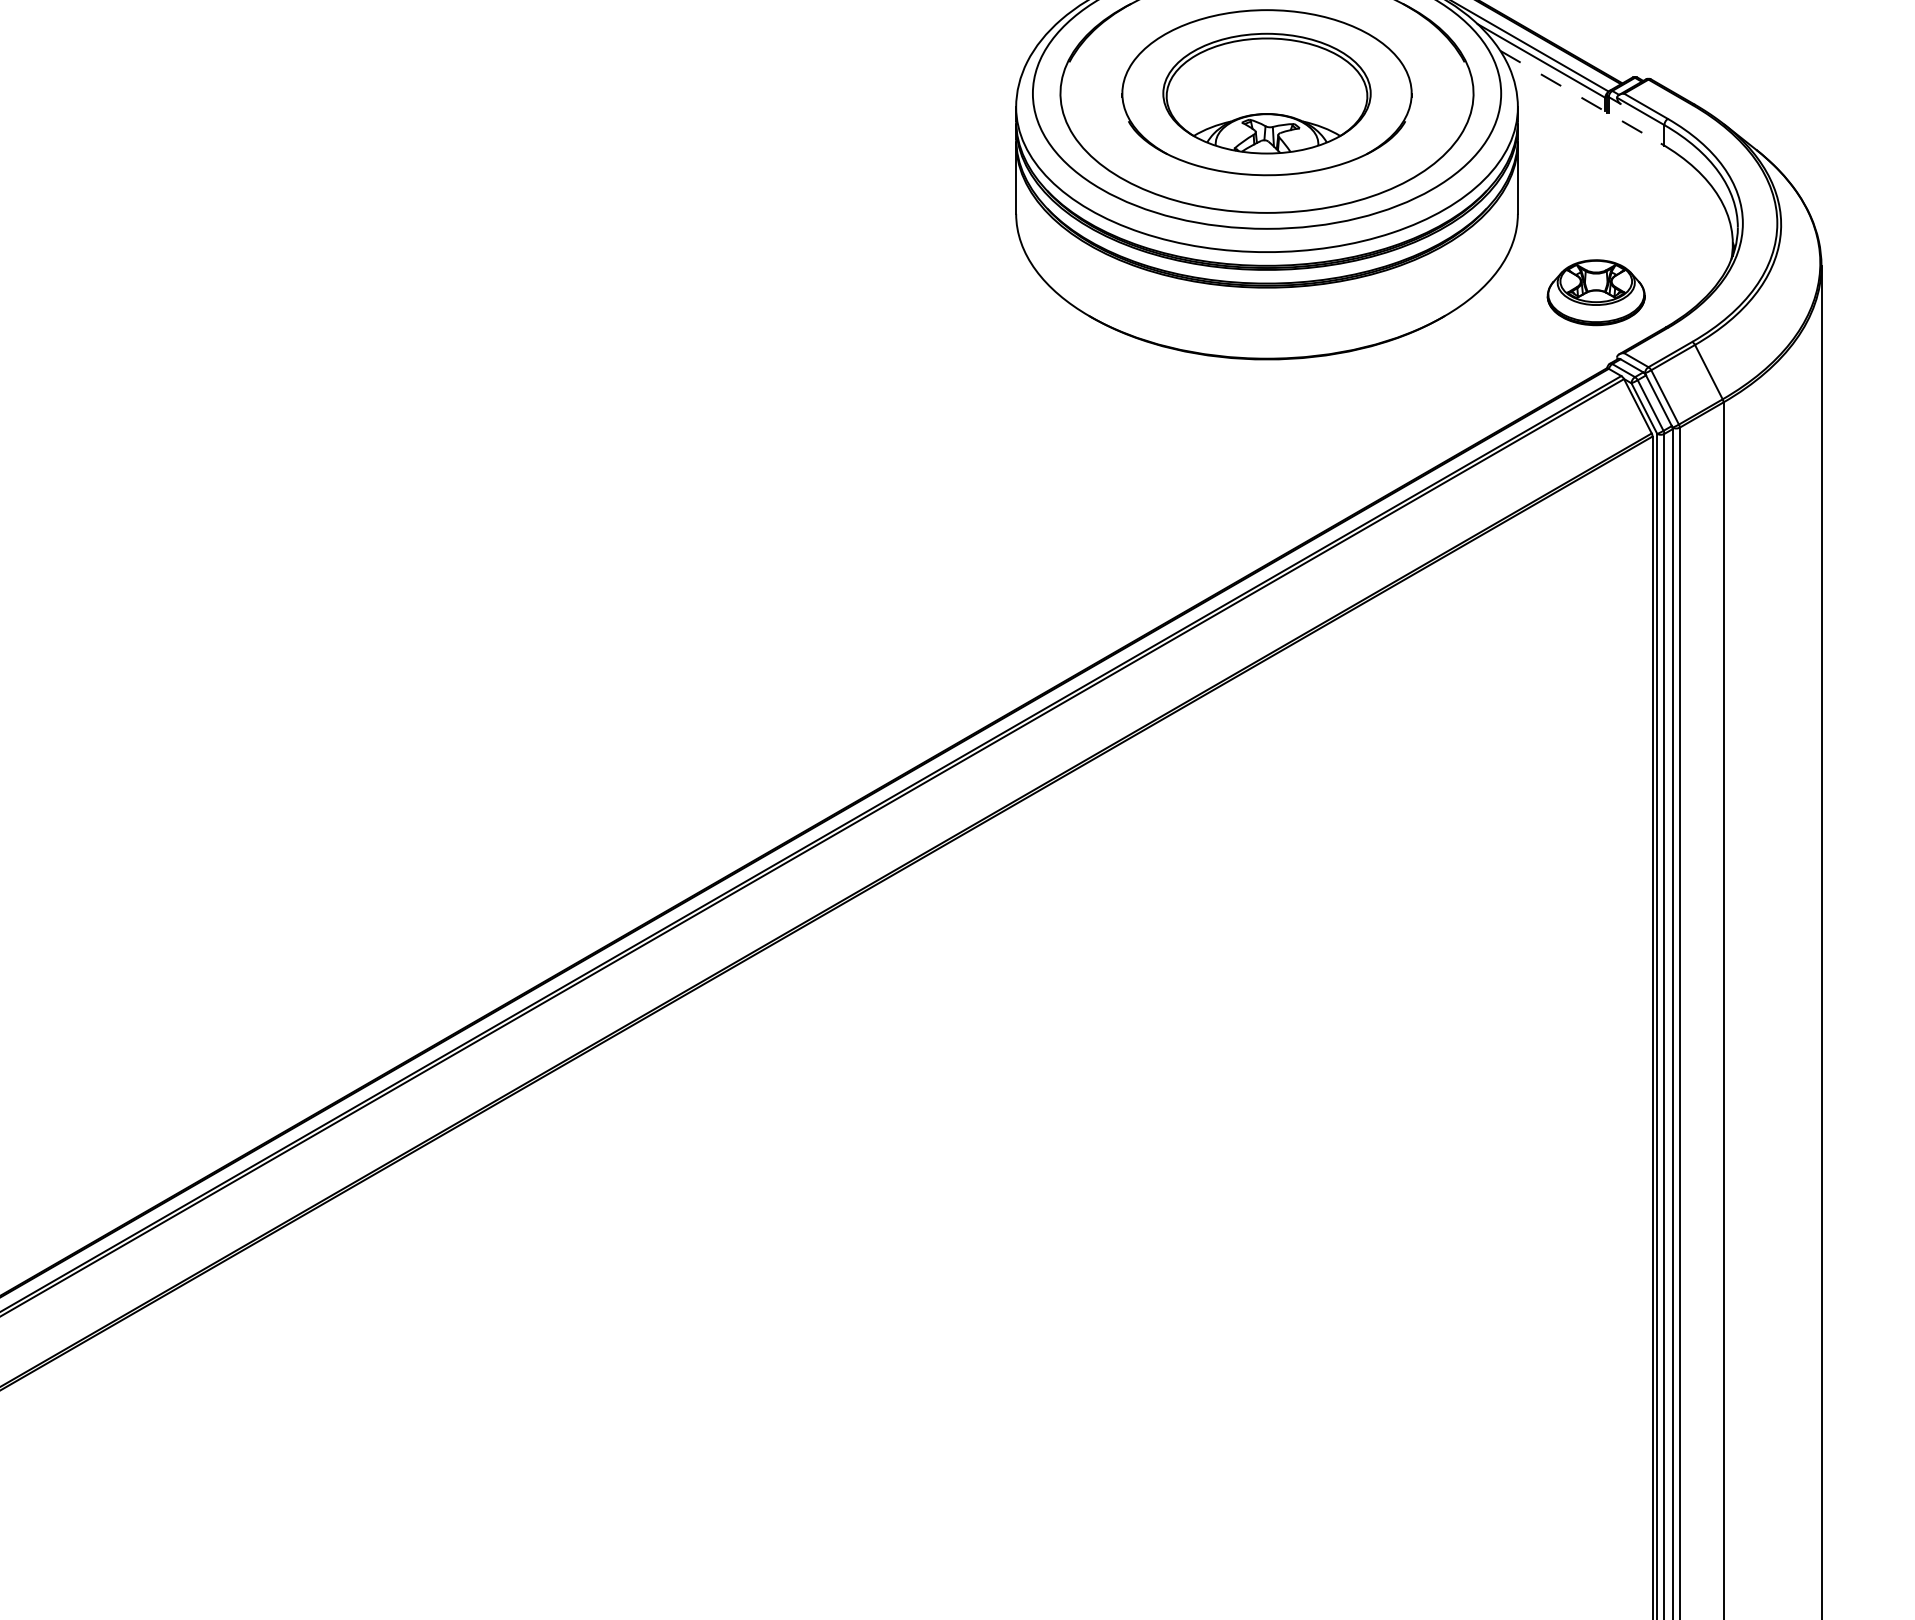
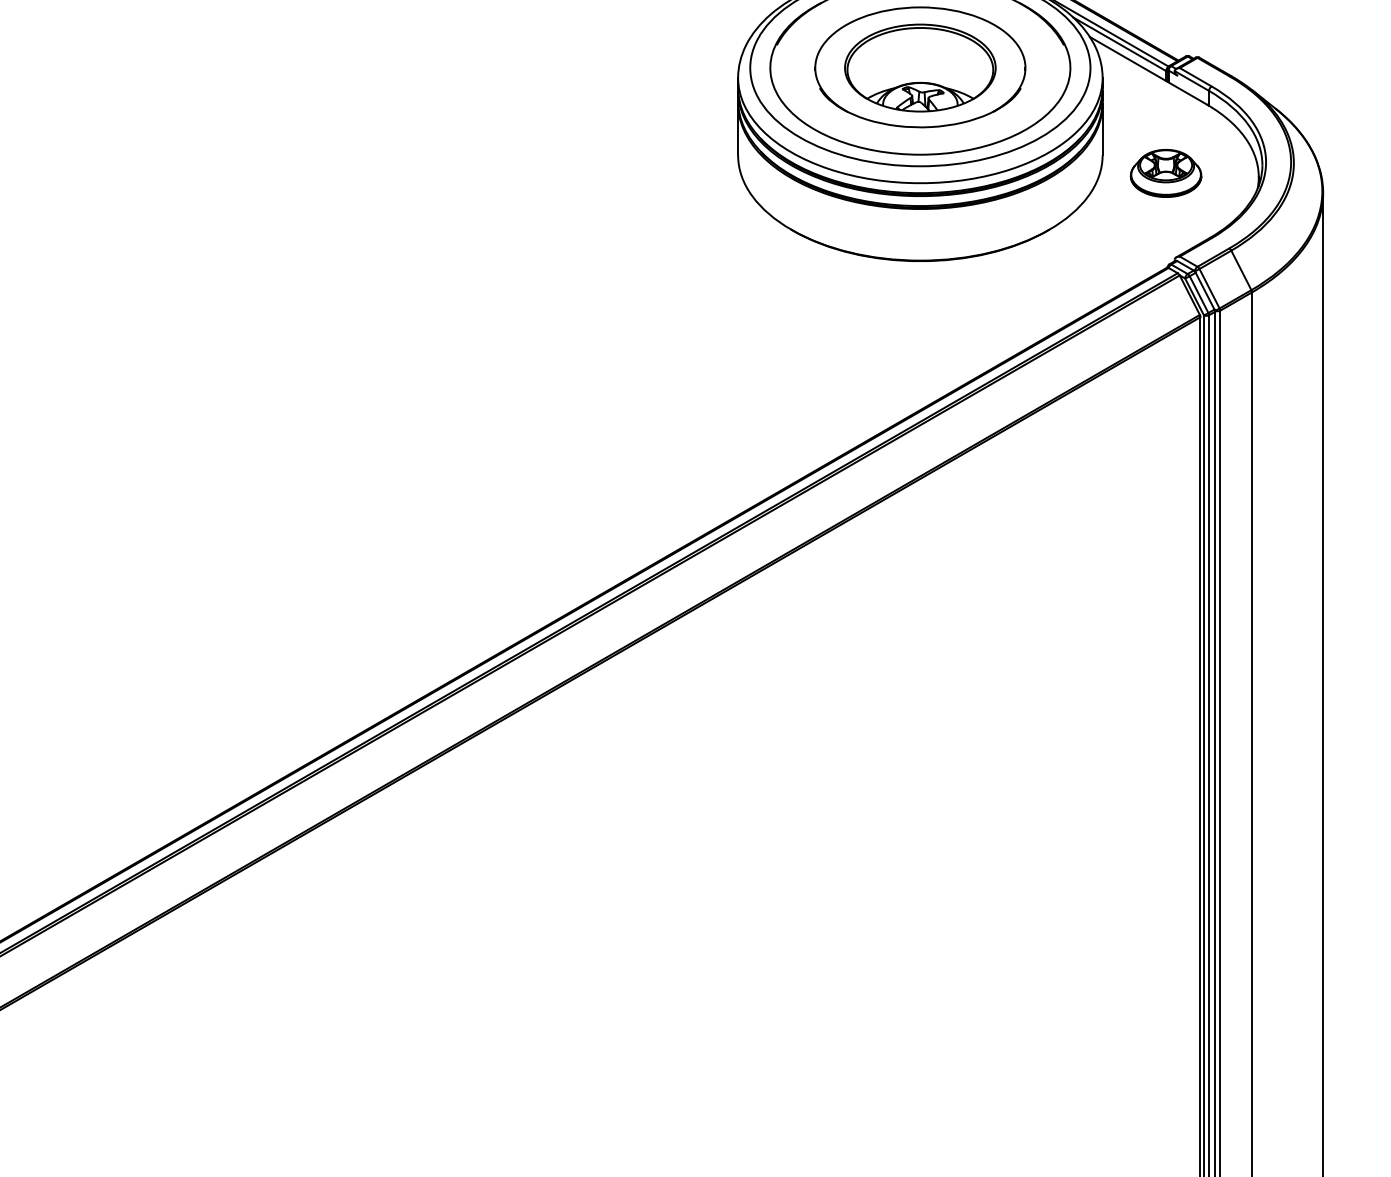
line: (1580, 97) -> (1148, 70), dashed -> solid
part: (1595, 292) -> (1165, 173), moved

